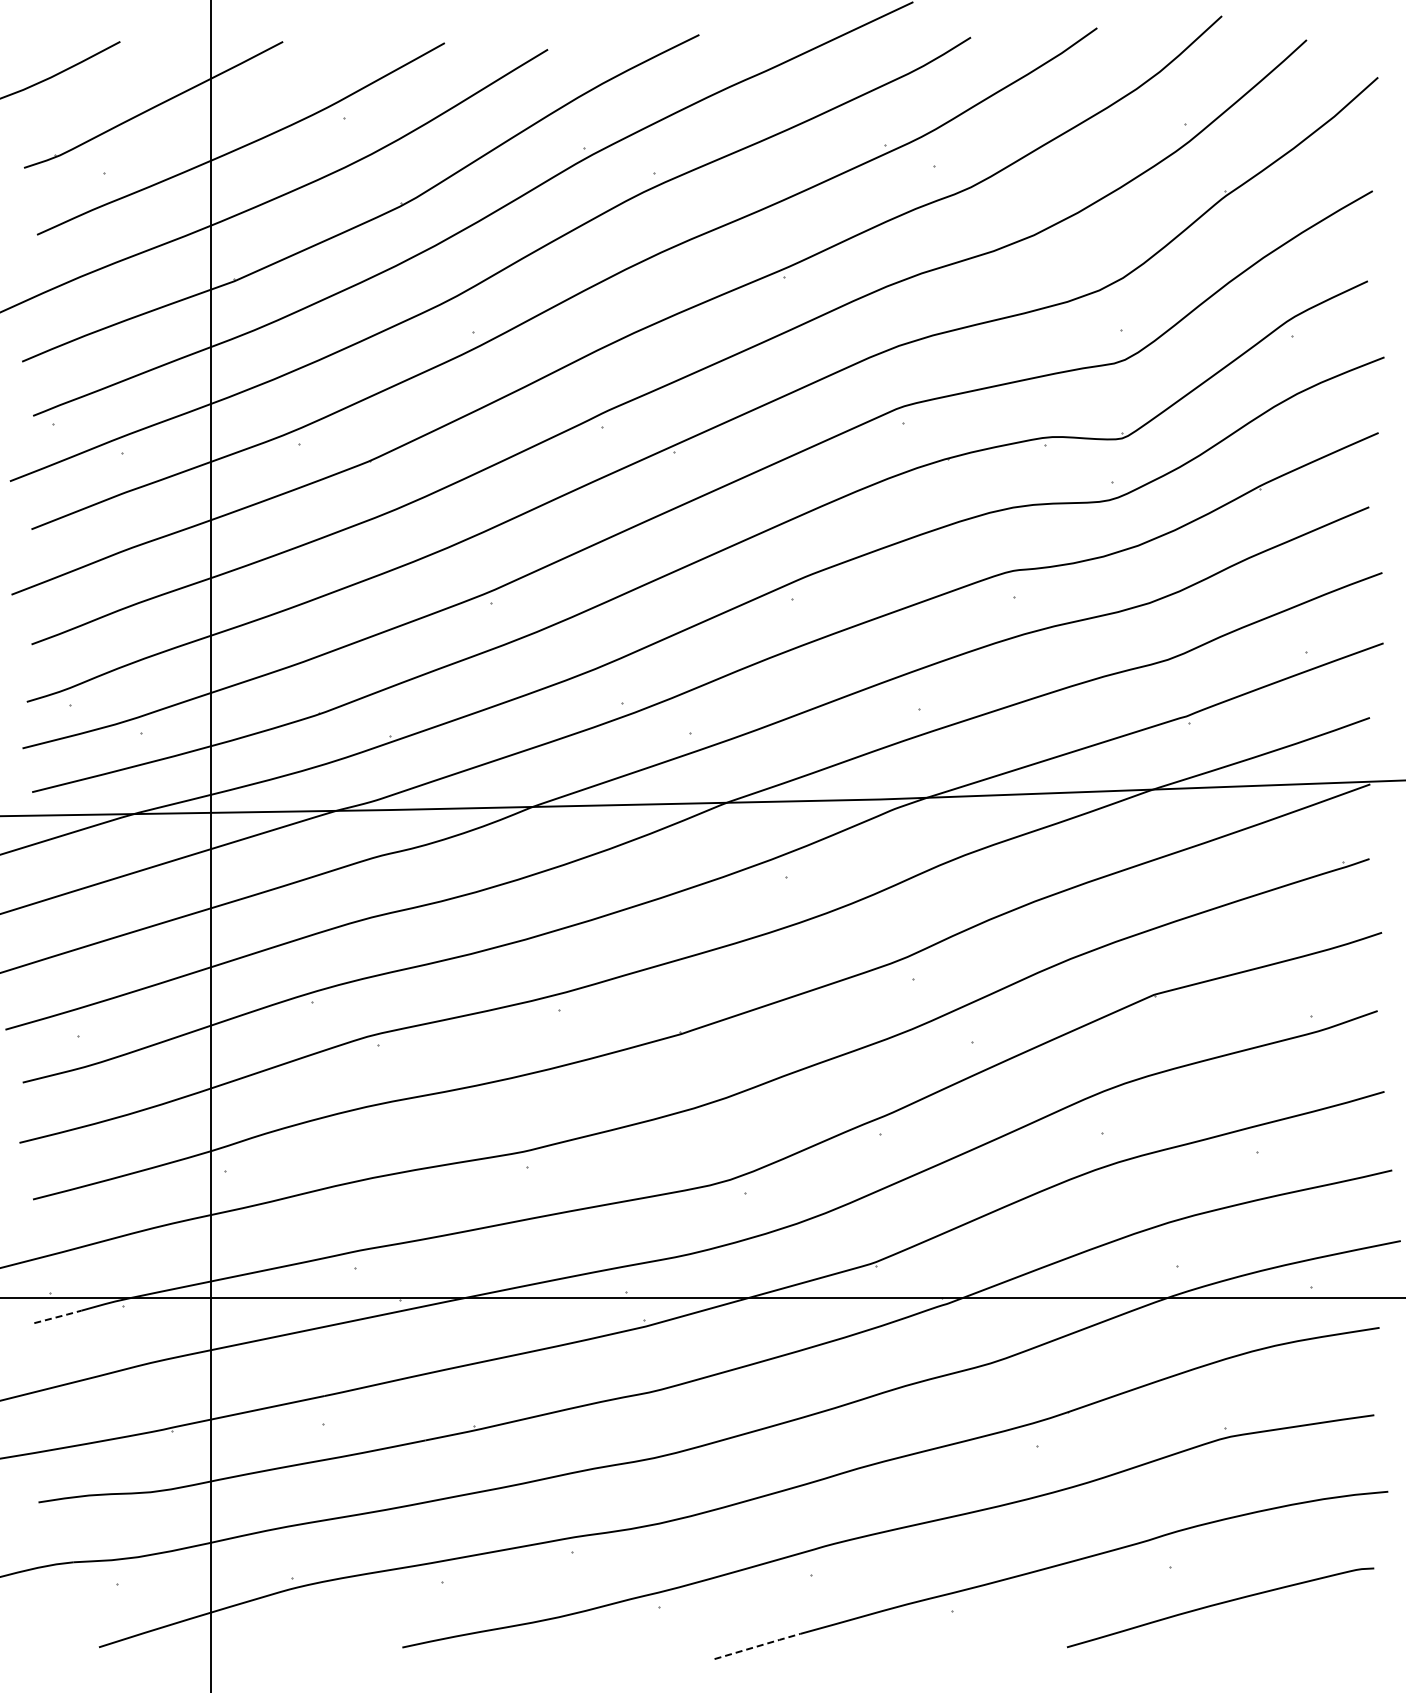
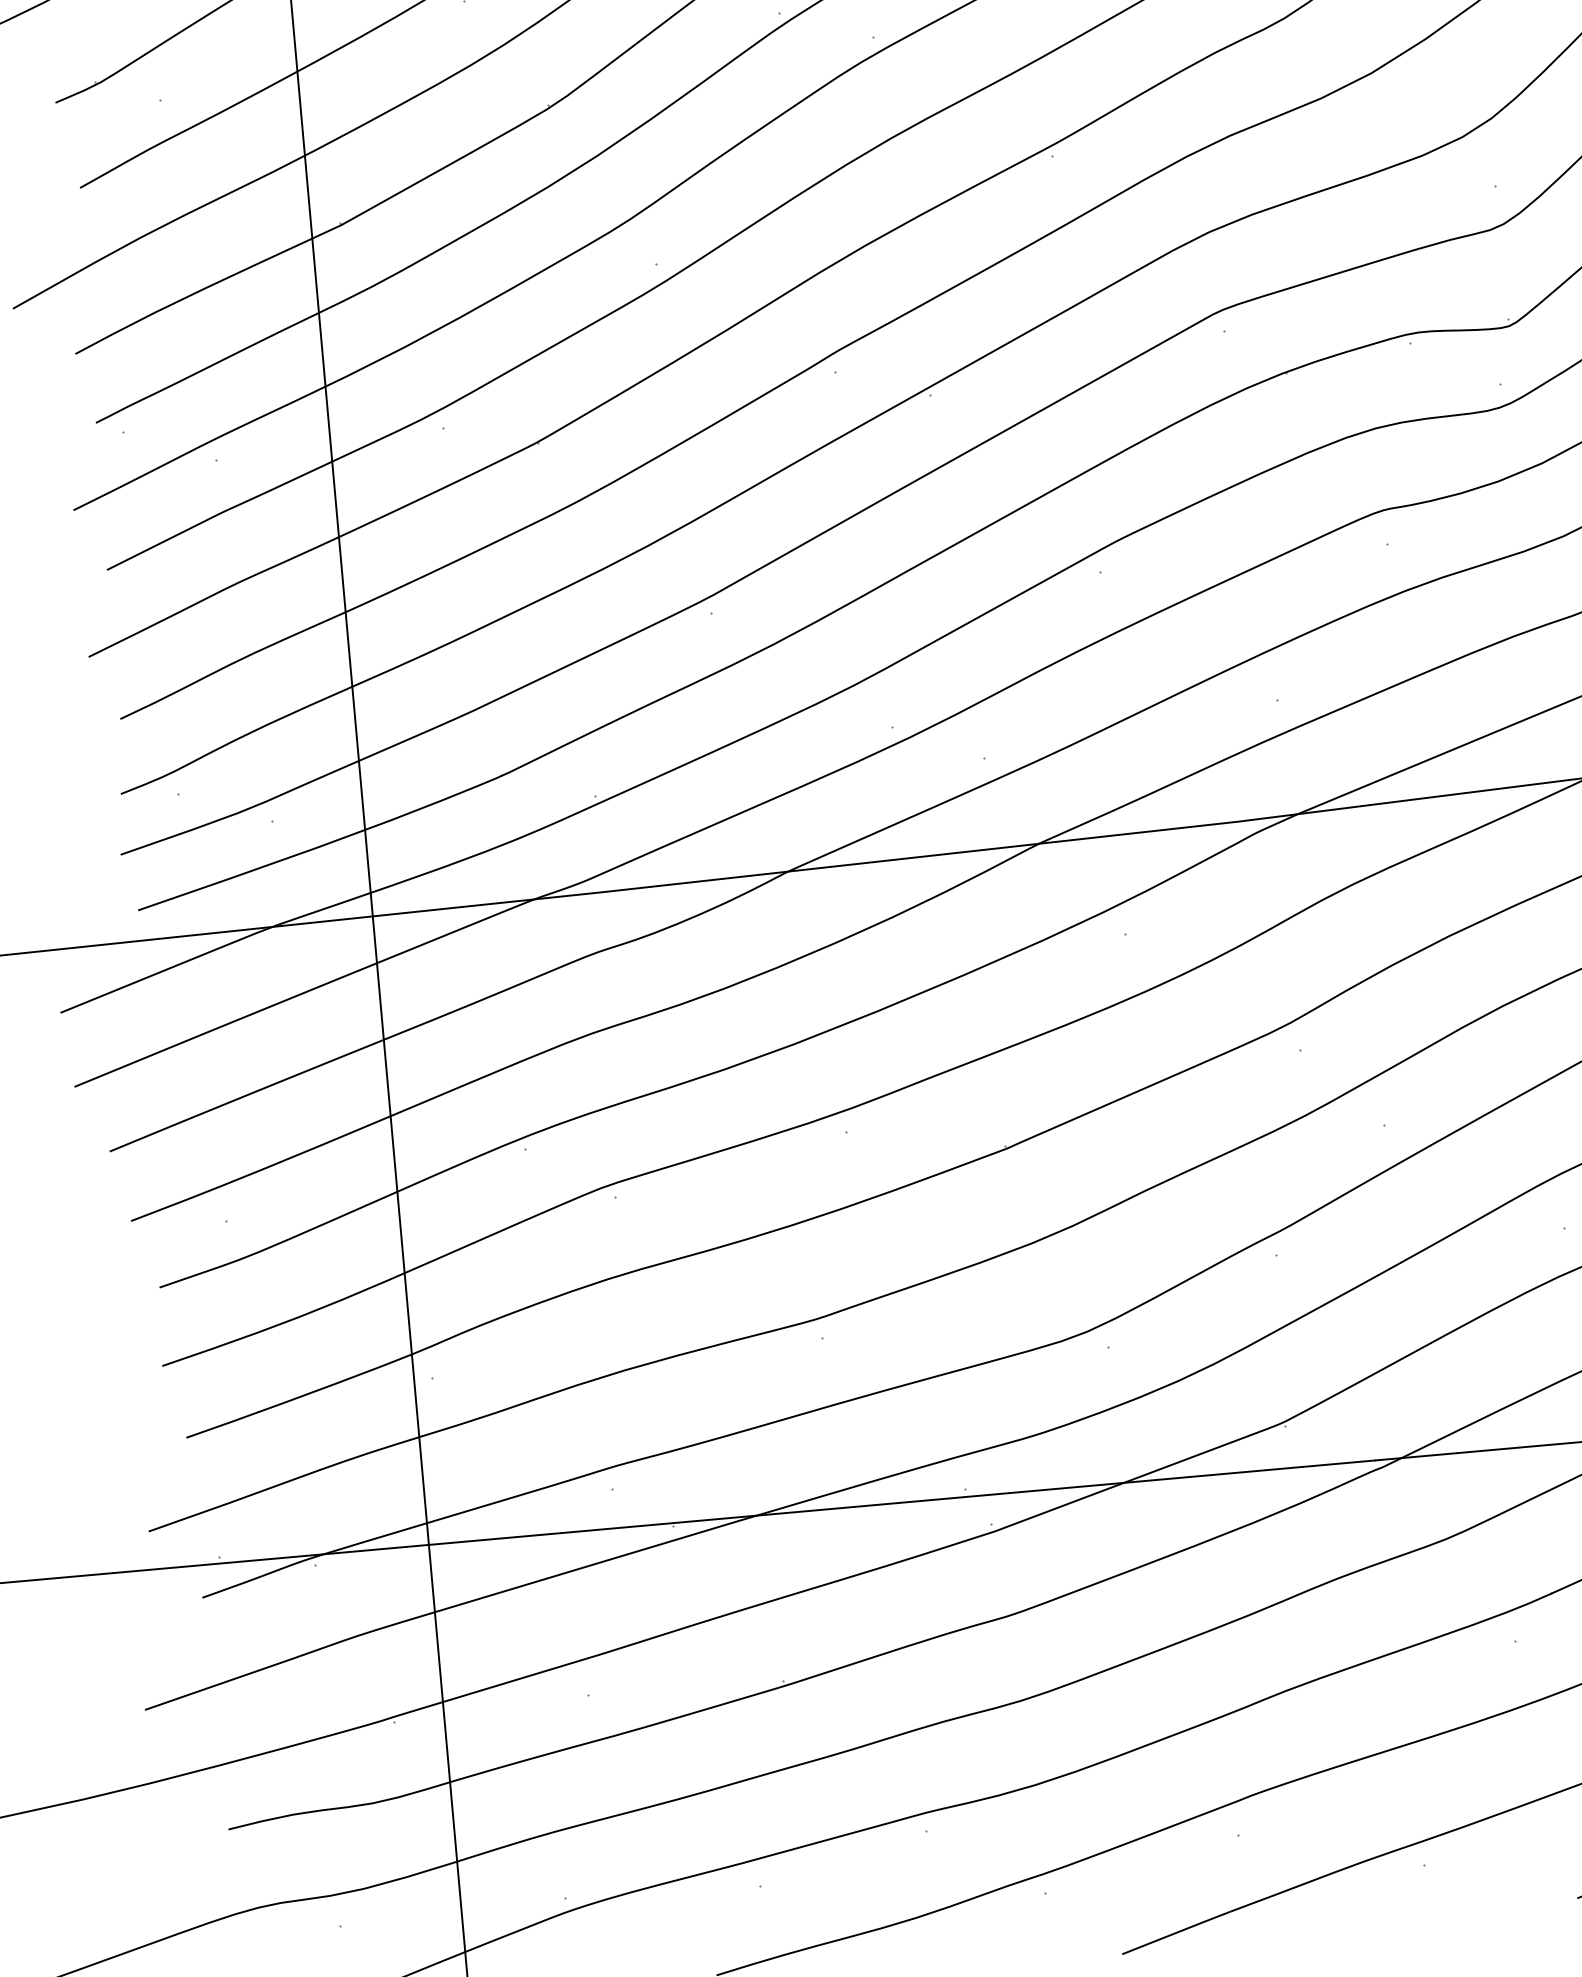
line: (58, 1316) -> (232, 1586), dashed -> solid
line: (758, 1646) -> (1177, 1932), dashed -> solid

